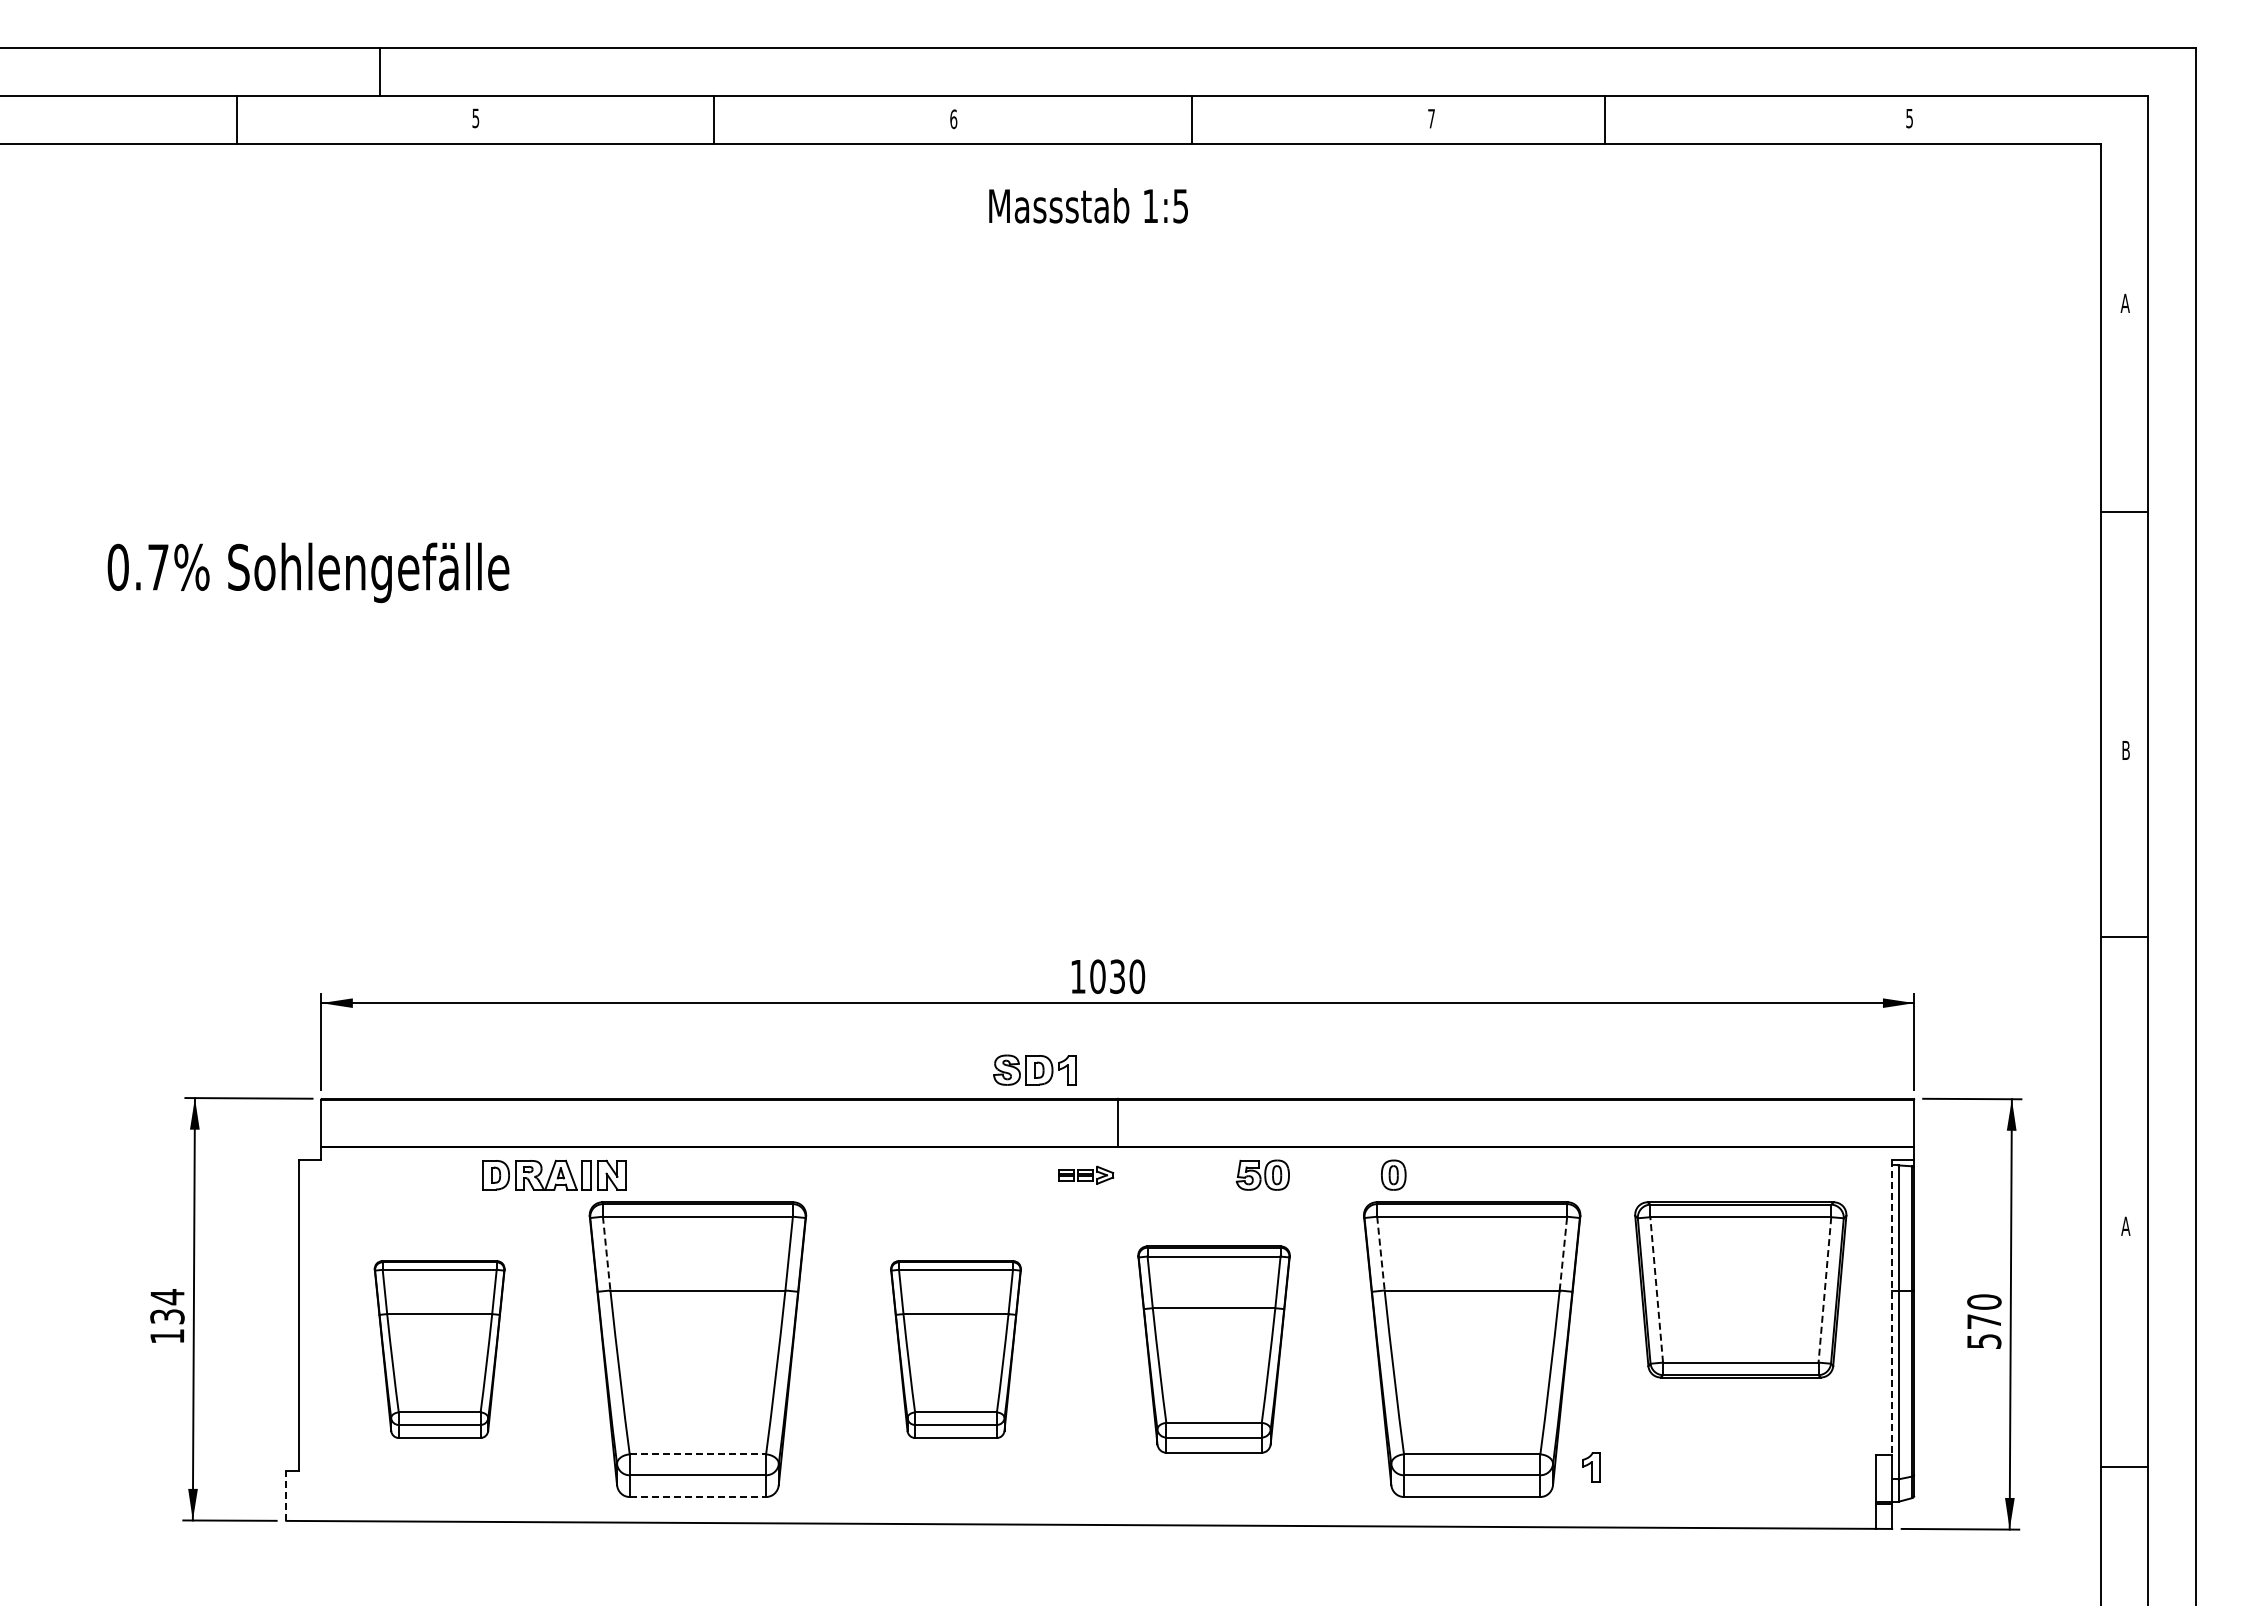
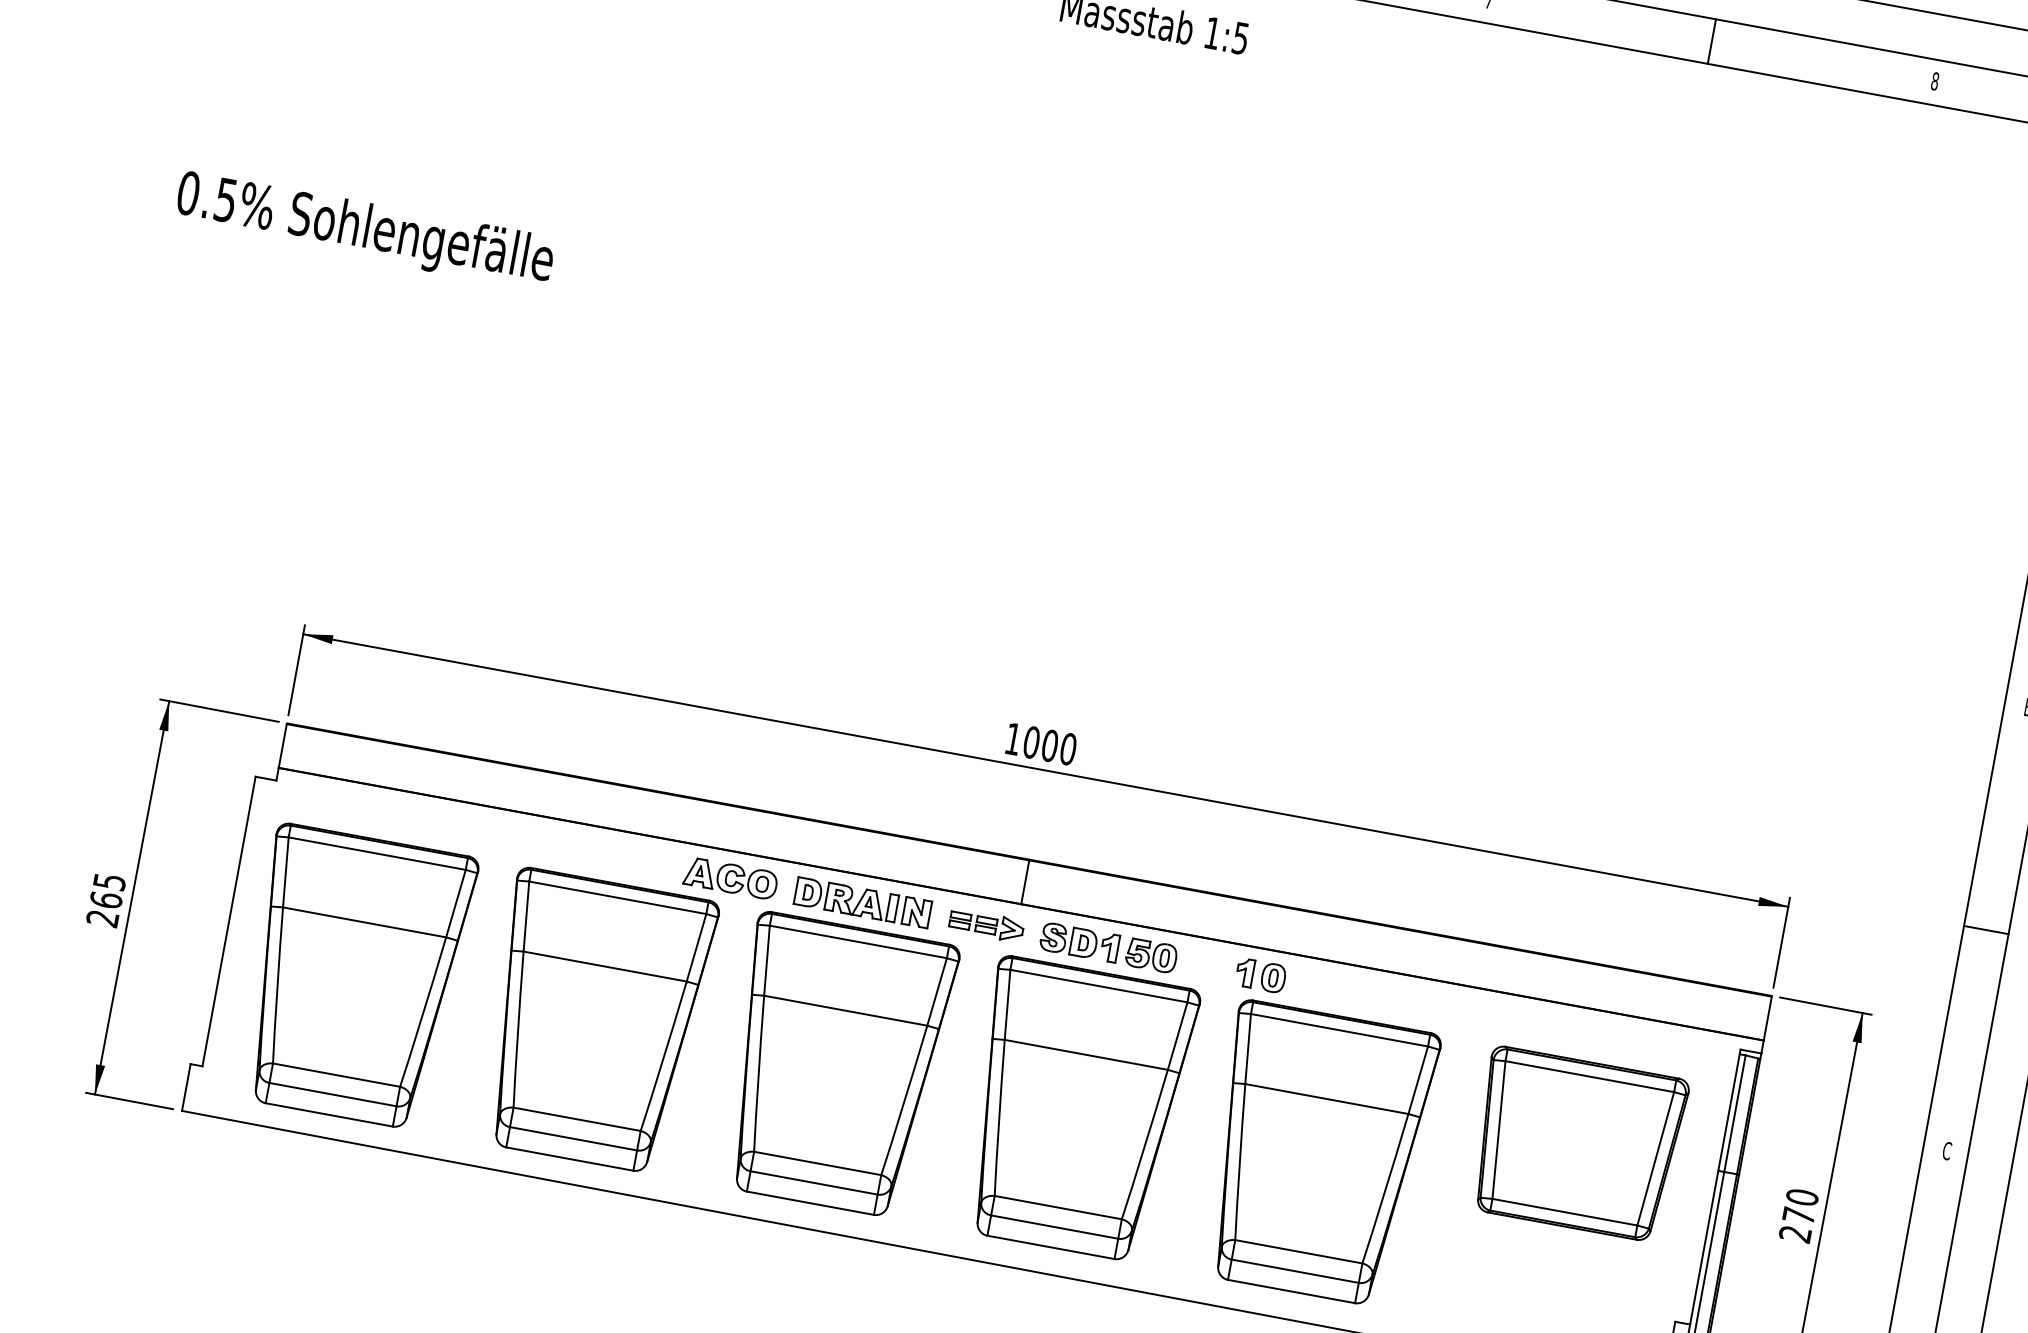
text: (1909, 118) -> (1935, 81), 5 -> 8
line: (1605, 119) -> (1712, 41), moved
text: (158, 567) -> (226, 200), 0.7% -> 0.5%
line: (2124, 936) -> (1986, 930), moved
text: (1117, 976) -> (1049, 745), 1030 -> 1000
part: (1034, 1069) -> (1079, 941), moved
part: (554, 1174) -> (863, 902), moved
part: (811, 1174) -> (730, 877), added
part: (1085, 1175) -> (986, 925), size x1.43
text: (2125, 1226) -> (1946, 1151), A -> C
line: (1563, 1253) -> (1418, 1080), dashed -> solid
line: (606, 1254) -> (526, 917), dashed -> solid
line: (1380, 1254) -> (1247, 1049), dashed -> solid
line: (1656, 1289) -> (1498, 1129), dashed -> solid
line: (1824, 1289) -> (1655, 1158), dashed -> solid
line: (1892, 1308) -> (1715, 1187), dashed -> solid
text: (167, 1316) -> (106, 900), 134 -> 265
text: (1984, 1341) -> (1795, 1234), 570 -> 270
part: (439, 1349) -> (354, 977), size x1.67
part: (955, 1349) -> (835, 1065), size x1.67
part: (1213, 1349) -> (1075, 1109), size x1.43
line: (698, 1454) -> (577, 1119), dashed -> solid
part: (1591, 1467) -> (1245, 973), moved
line: (286, 1495) -> (186, 1087), dashed -> solid
line: (698, 1497) -> (570, 1159), dashed -> solid

